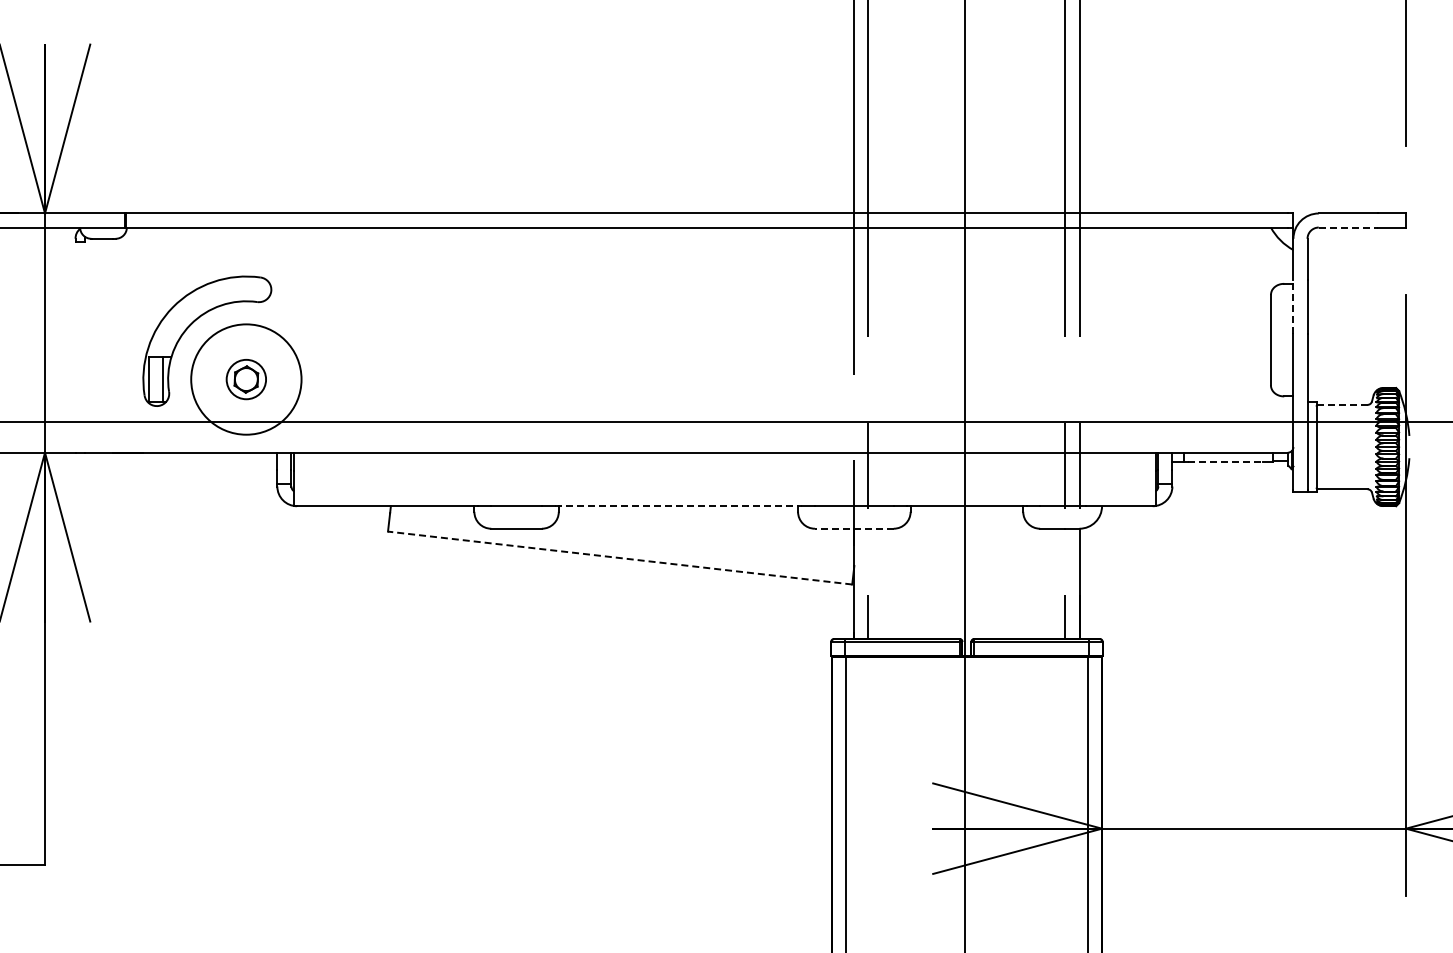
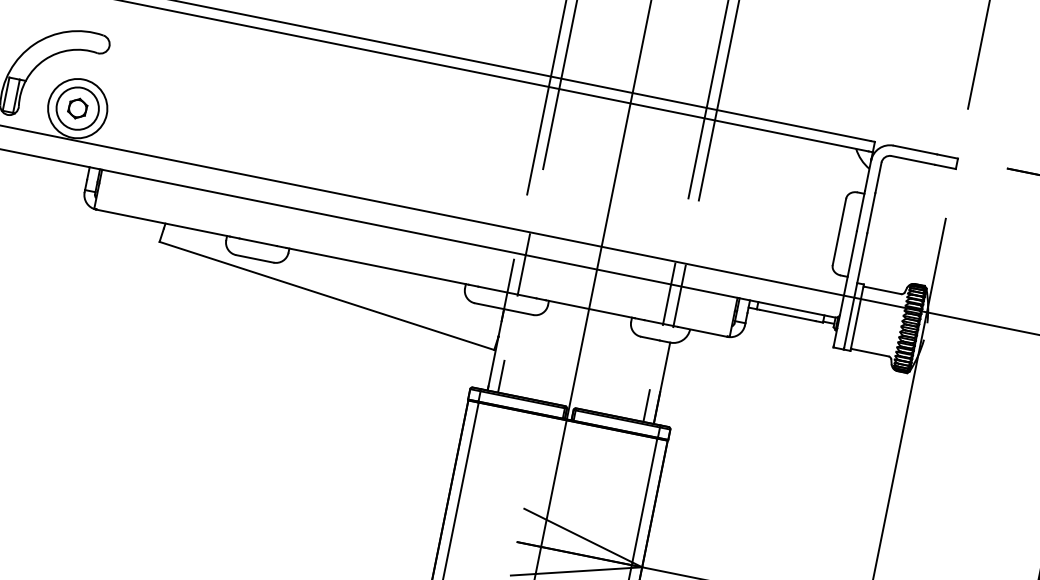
line: (1348, 227) -> (913, 160), dashed -> solid
line: (1293, 306) -> (861, 210), dashed -> solid
circle: (245, 379) -> (77, 108), size x0.71
circle: (246, 379) -> (77, 108), size x1.43
line: (1342, 404) -> (882, 290), dashed -> solid
line: (1225, 462) -> (787, 315), dashed -> solid
line: (678, 506) -> (377, 266), dashed -> solid
line: (853, 528) -> (503, 308), dashed -> solid
line: (620, 558) -> (327, 296), dashed -> solid

